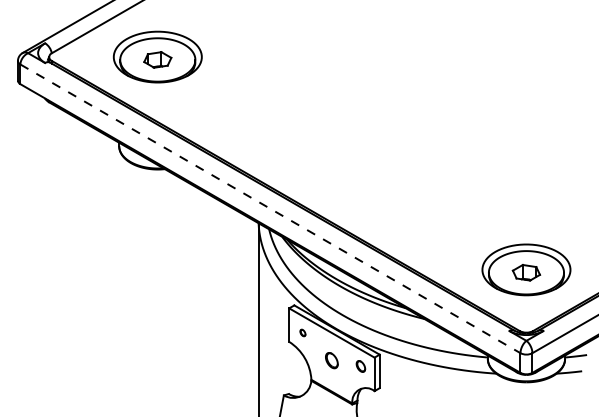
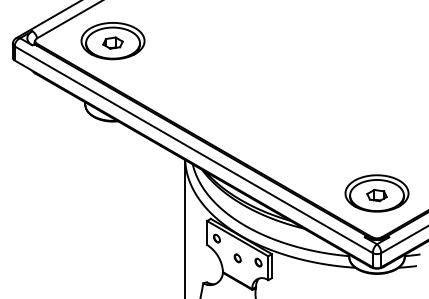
line: (270, 208) -> (193, 149), dashed -> solid
part: (302, 332) -> (216, 238), size x1.67
part: (331, 360) -> (237, 258), size x0.71

